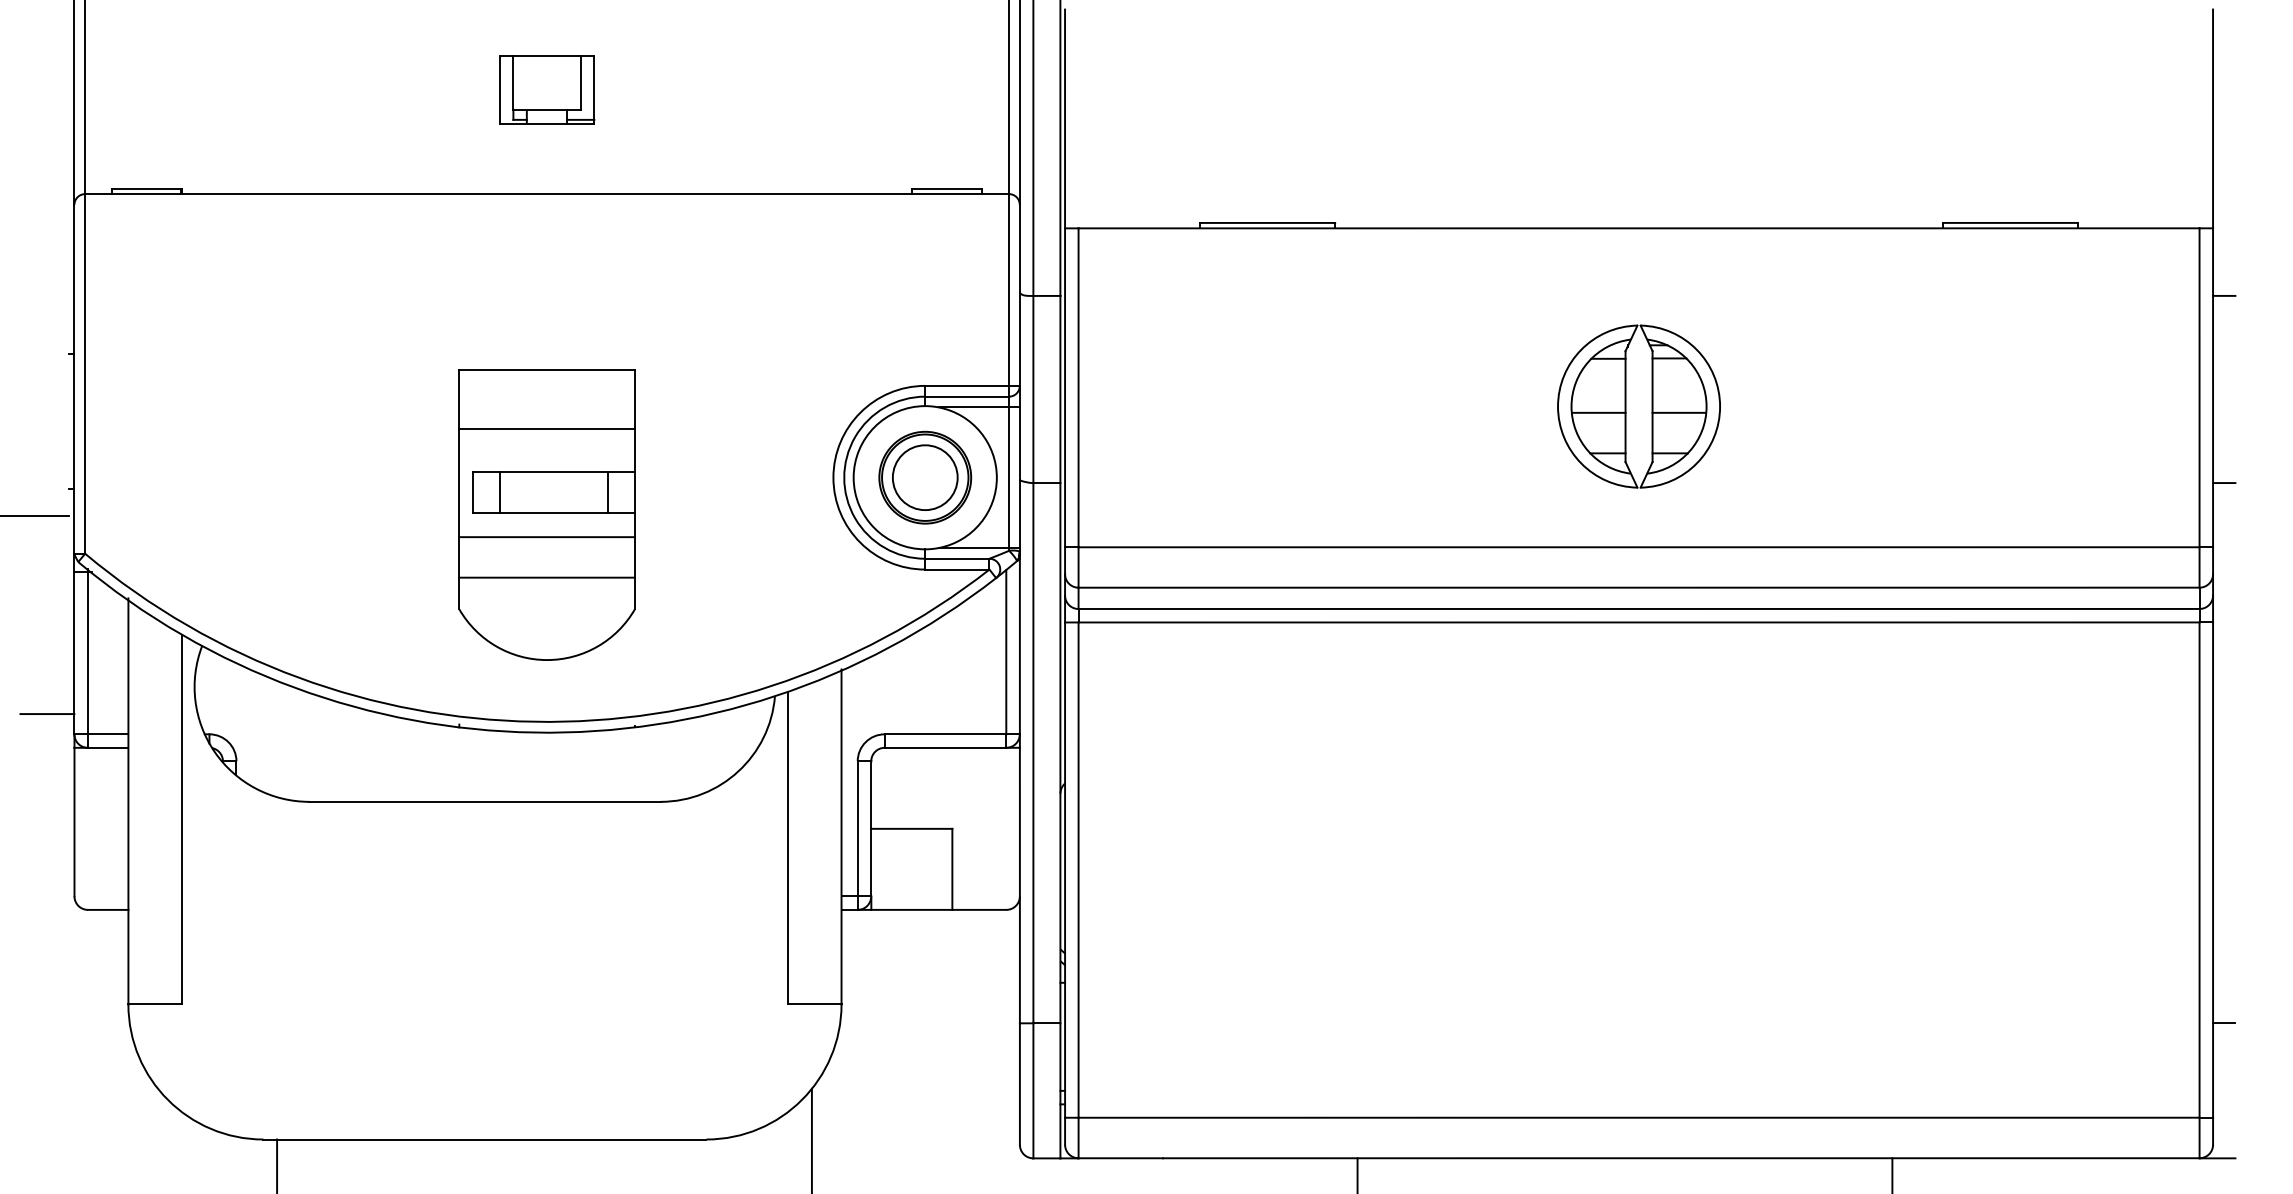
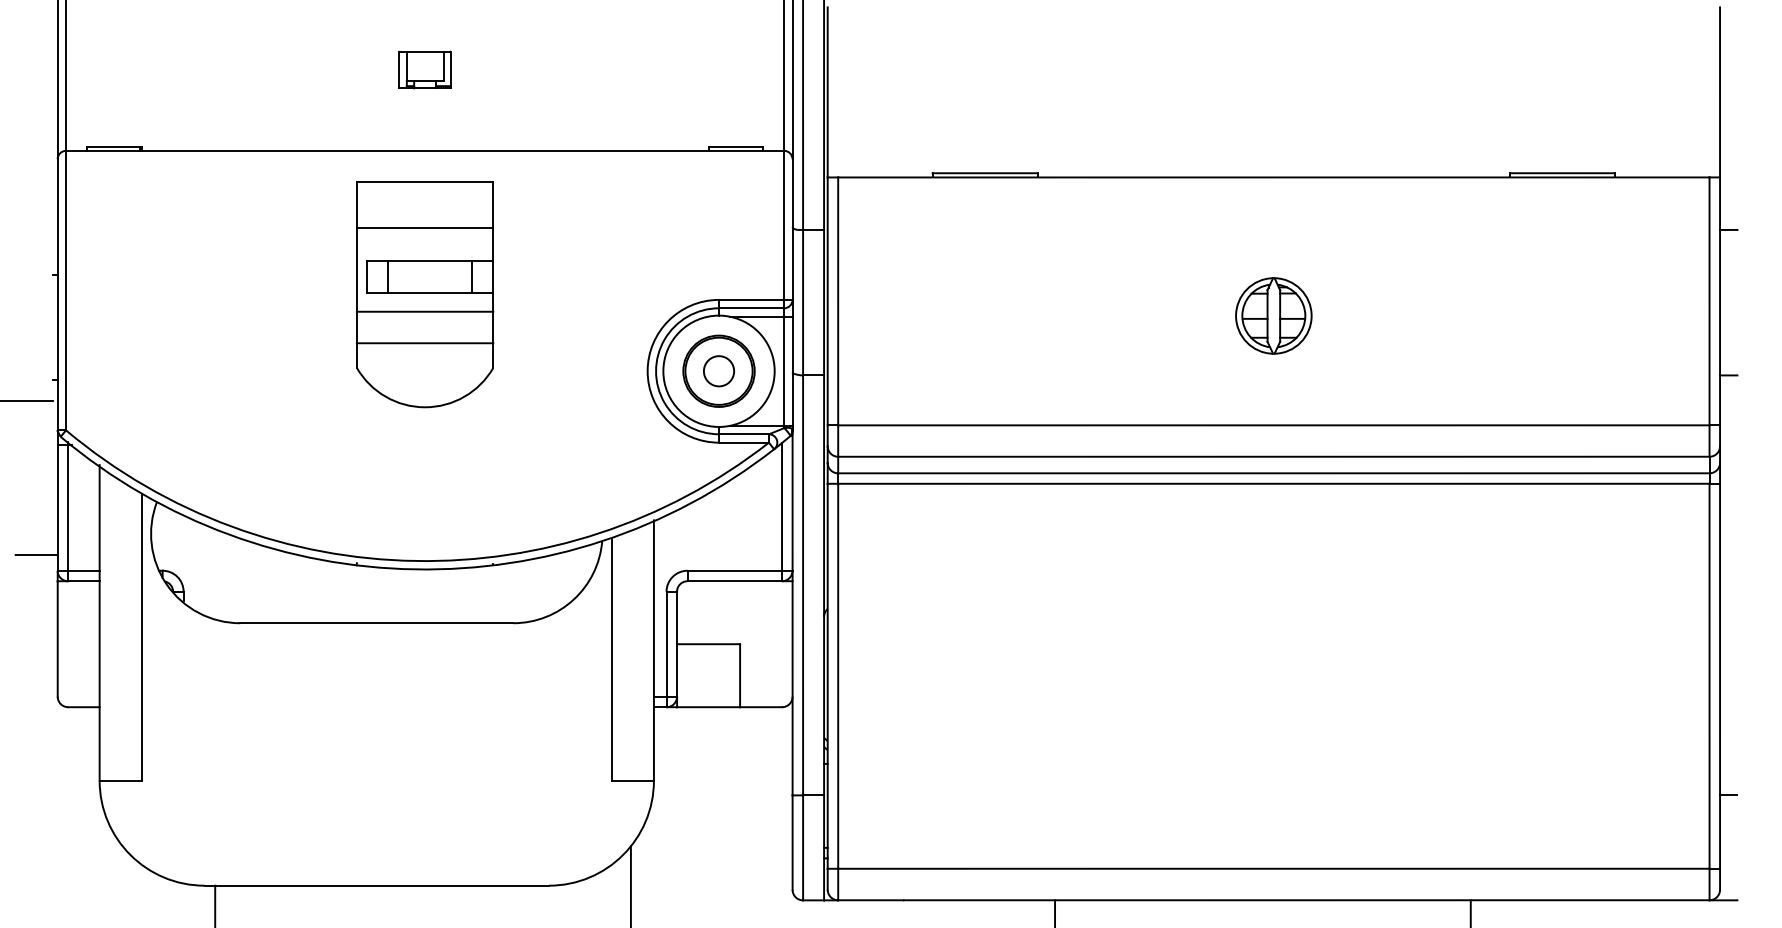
part: (547, 89) -> (425, 69), size x0.7
part: (1638, 406) -> (1273, 315), size x0.6
circle: (924, 477) -> (718, 371), size x0.6
part: (546, 514) -> (424, 294), moved

